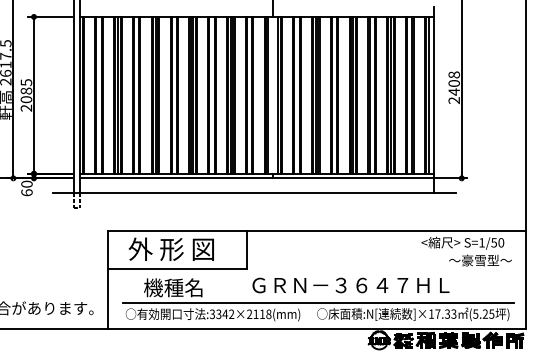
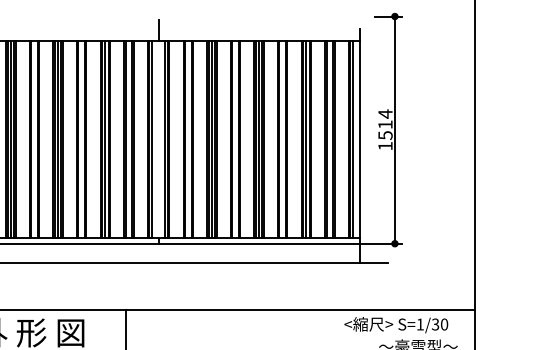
text: (453, 87) -> (384, 129), 2408 -> 1514
text: (493, 242) -> (434, 324), S=1/50 -> S=1/30

